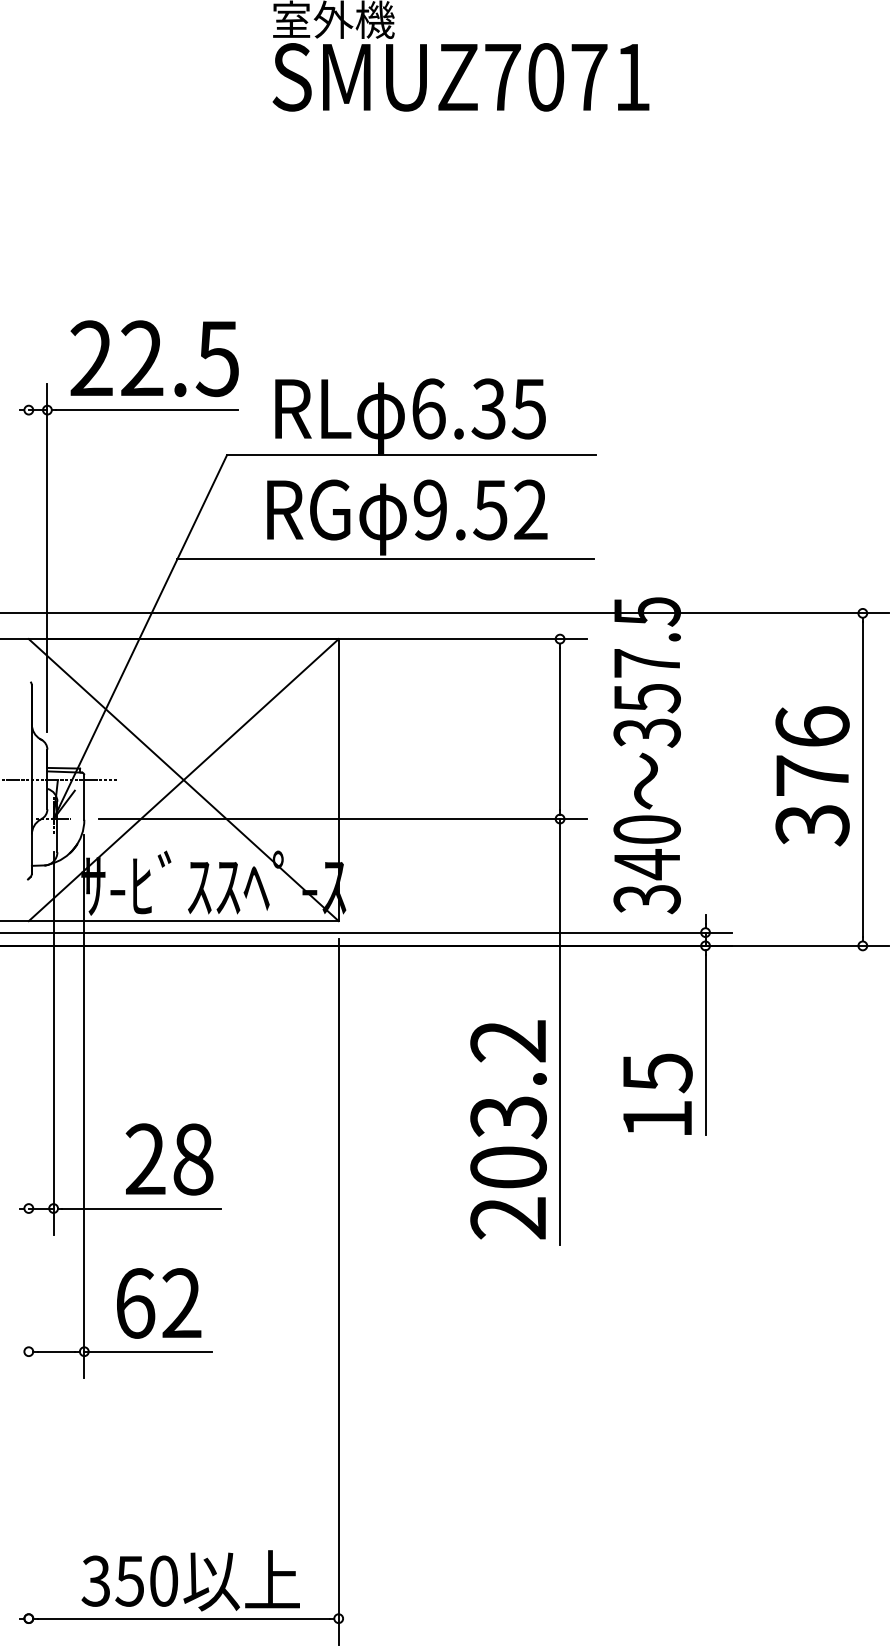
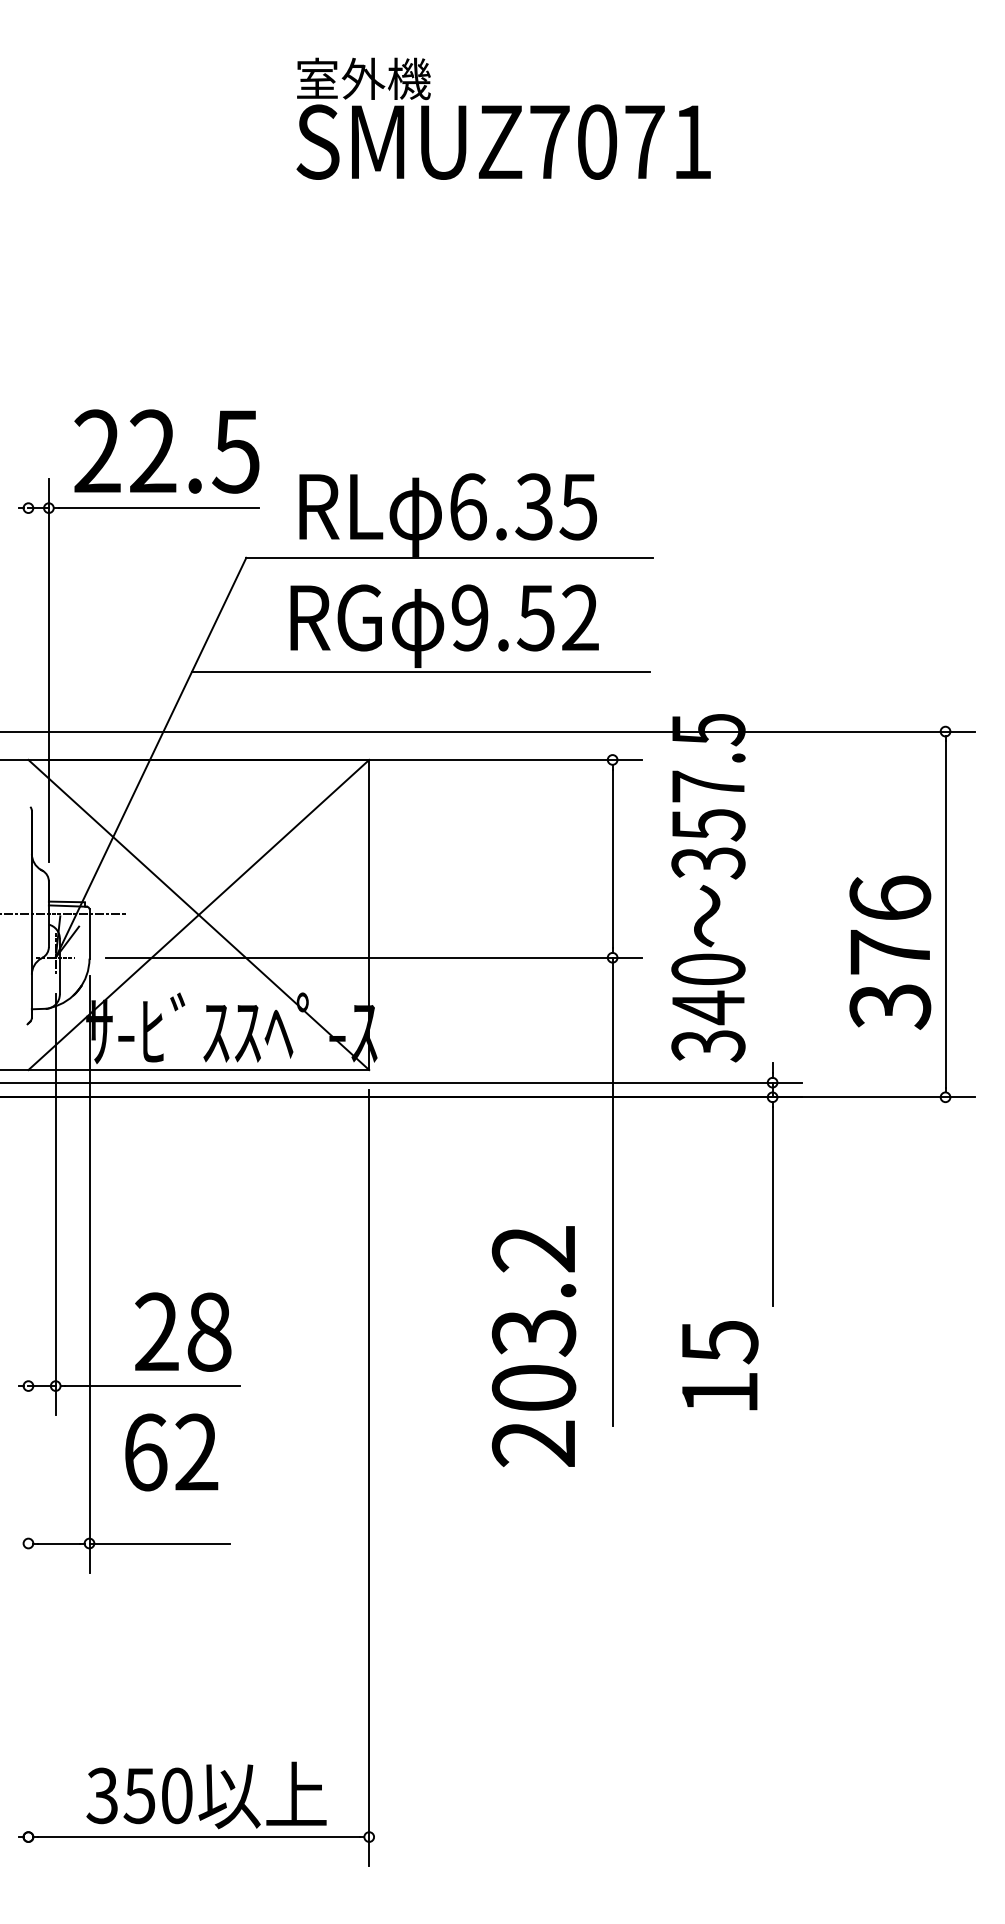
text: (812, 776) -> (890, 952), moved
text: (658, 1094) -> (720, 1365), moved
text: (508, 1129) -> (533, 1346), moved
text: (158, 1303) -> (171, 1452), moved

